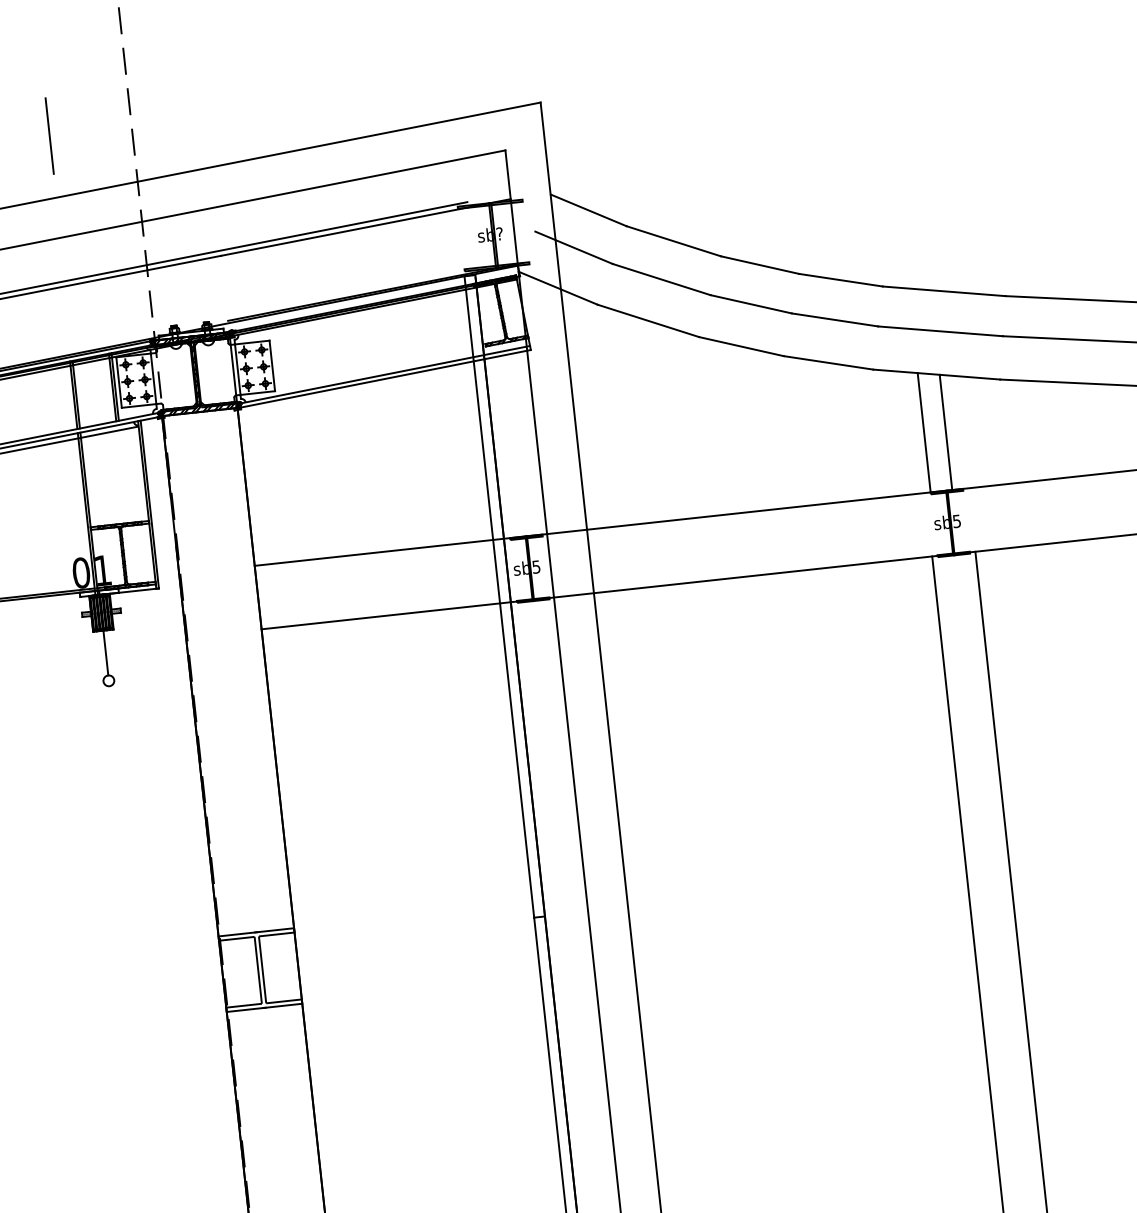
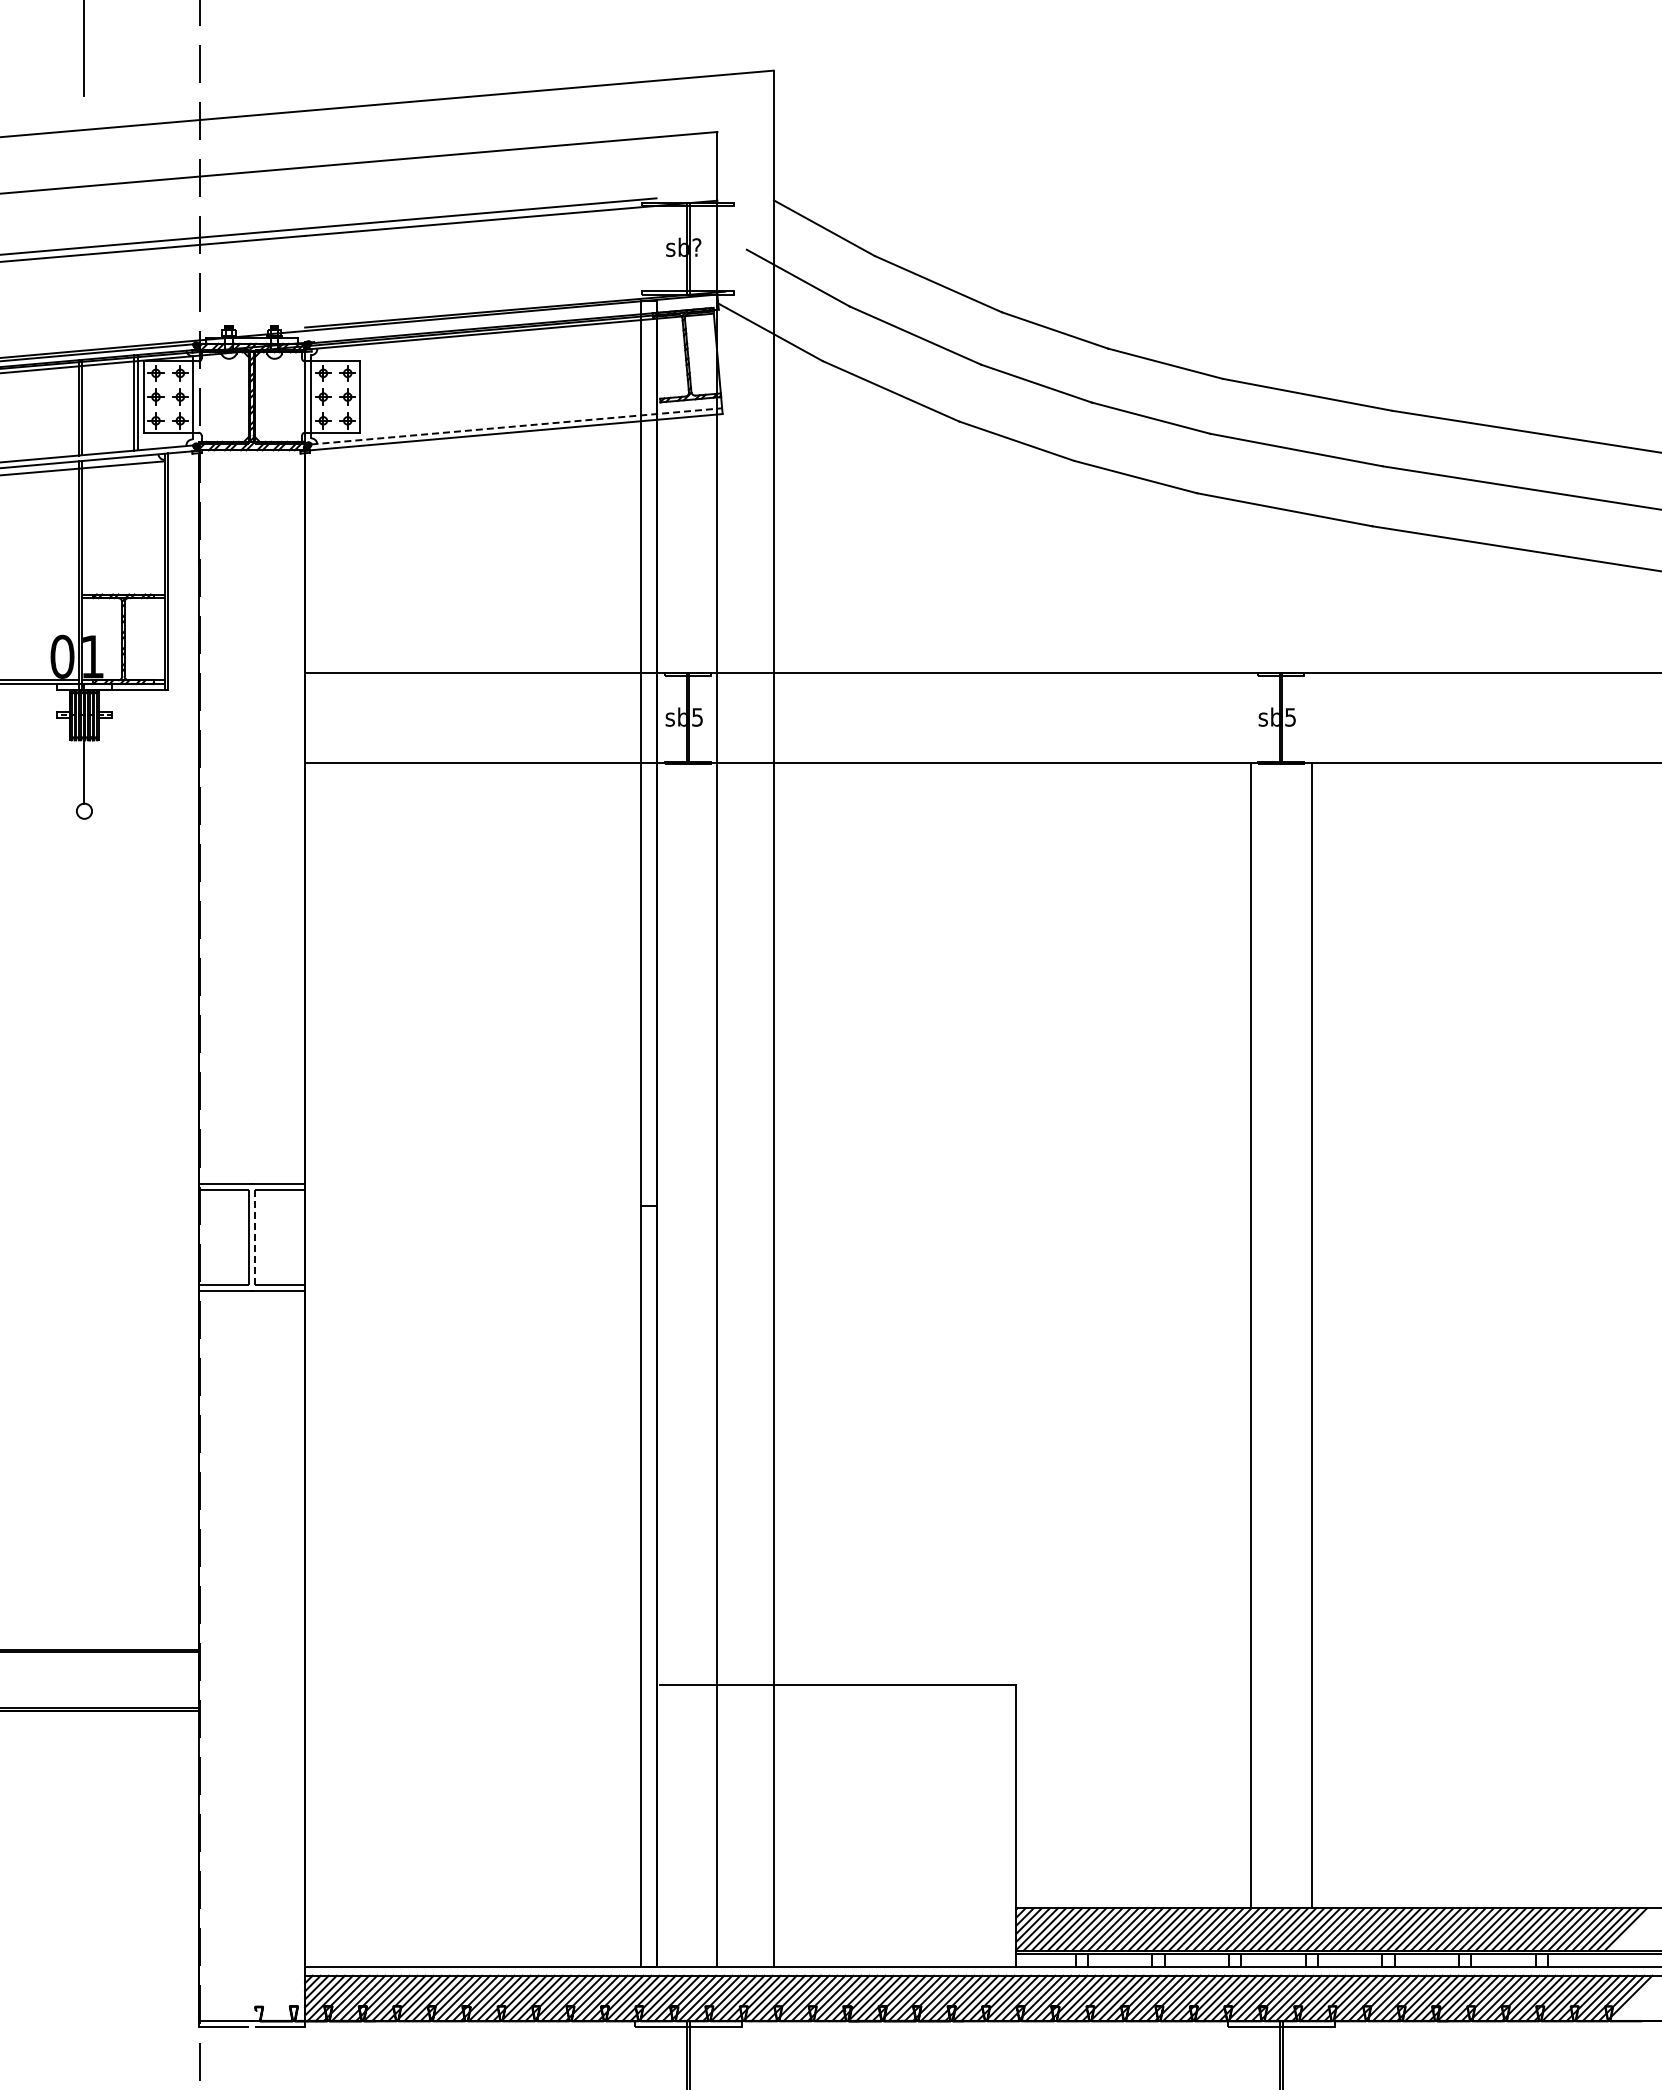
line: (386, 374) -> (517, 426), solid -> dashed
line: (924, 432) -> (1258, 588), removed
line: (945, 432) -> (1288, 591), removed
line: (262, 969) -> (254, 1236), solid -> dashed

